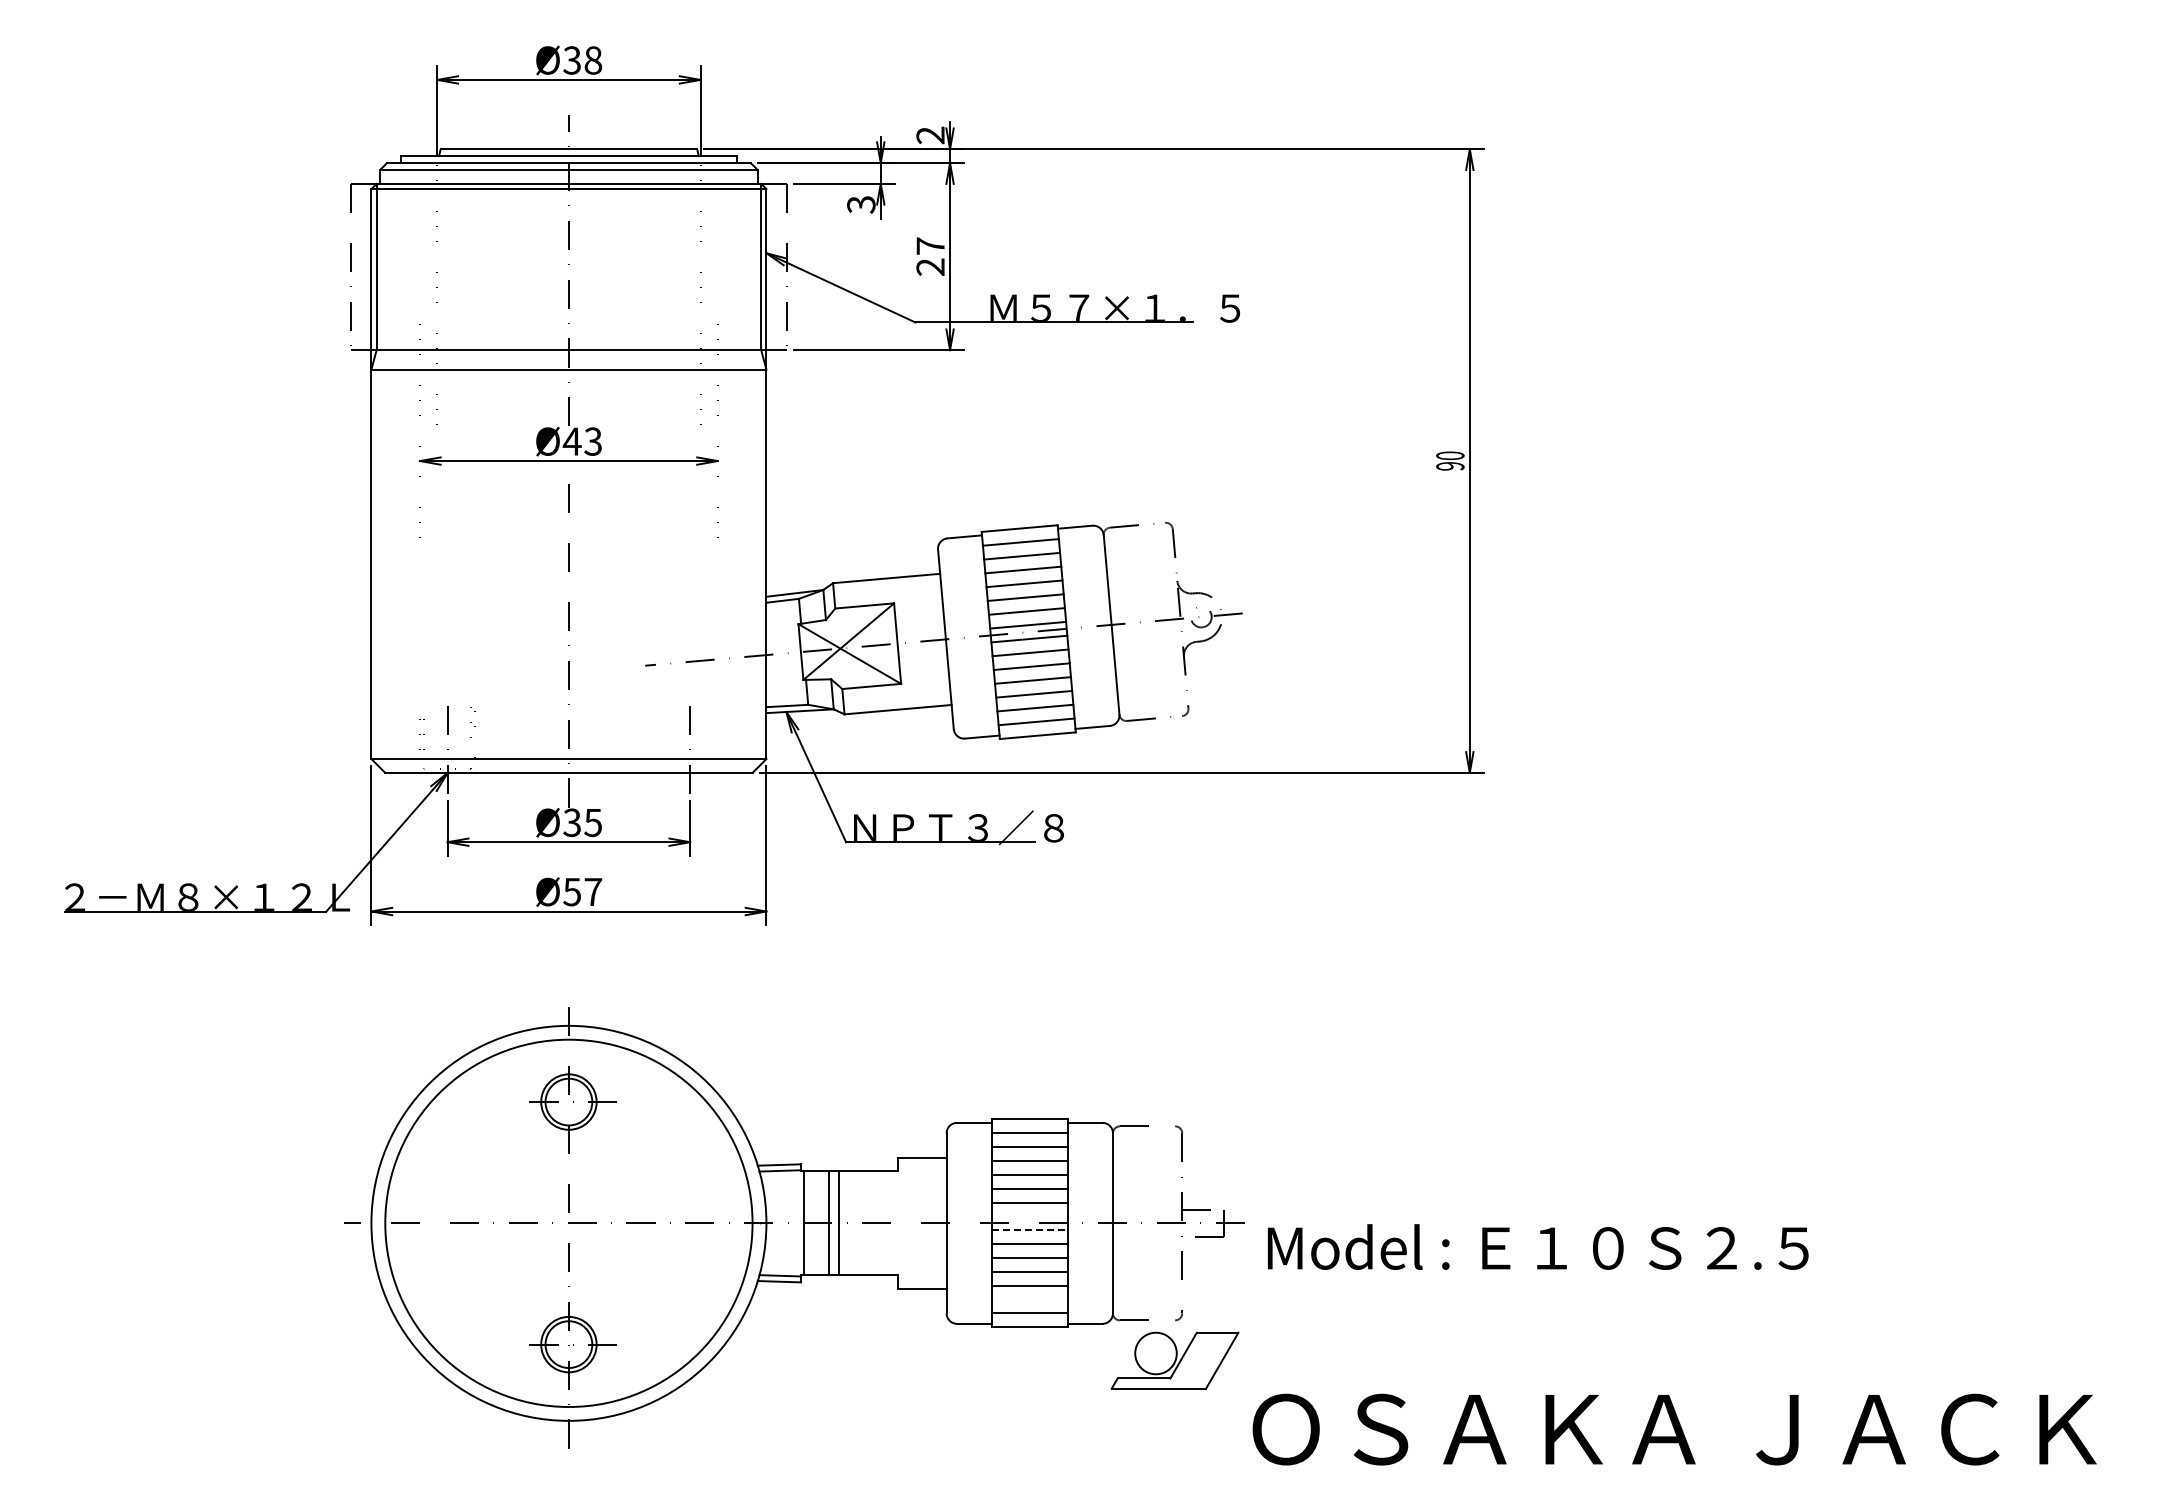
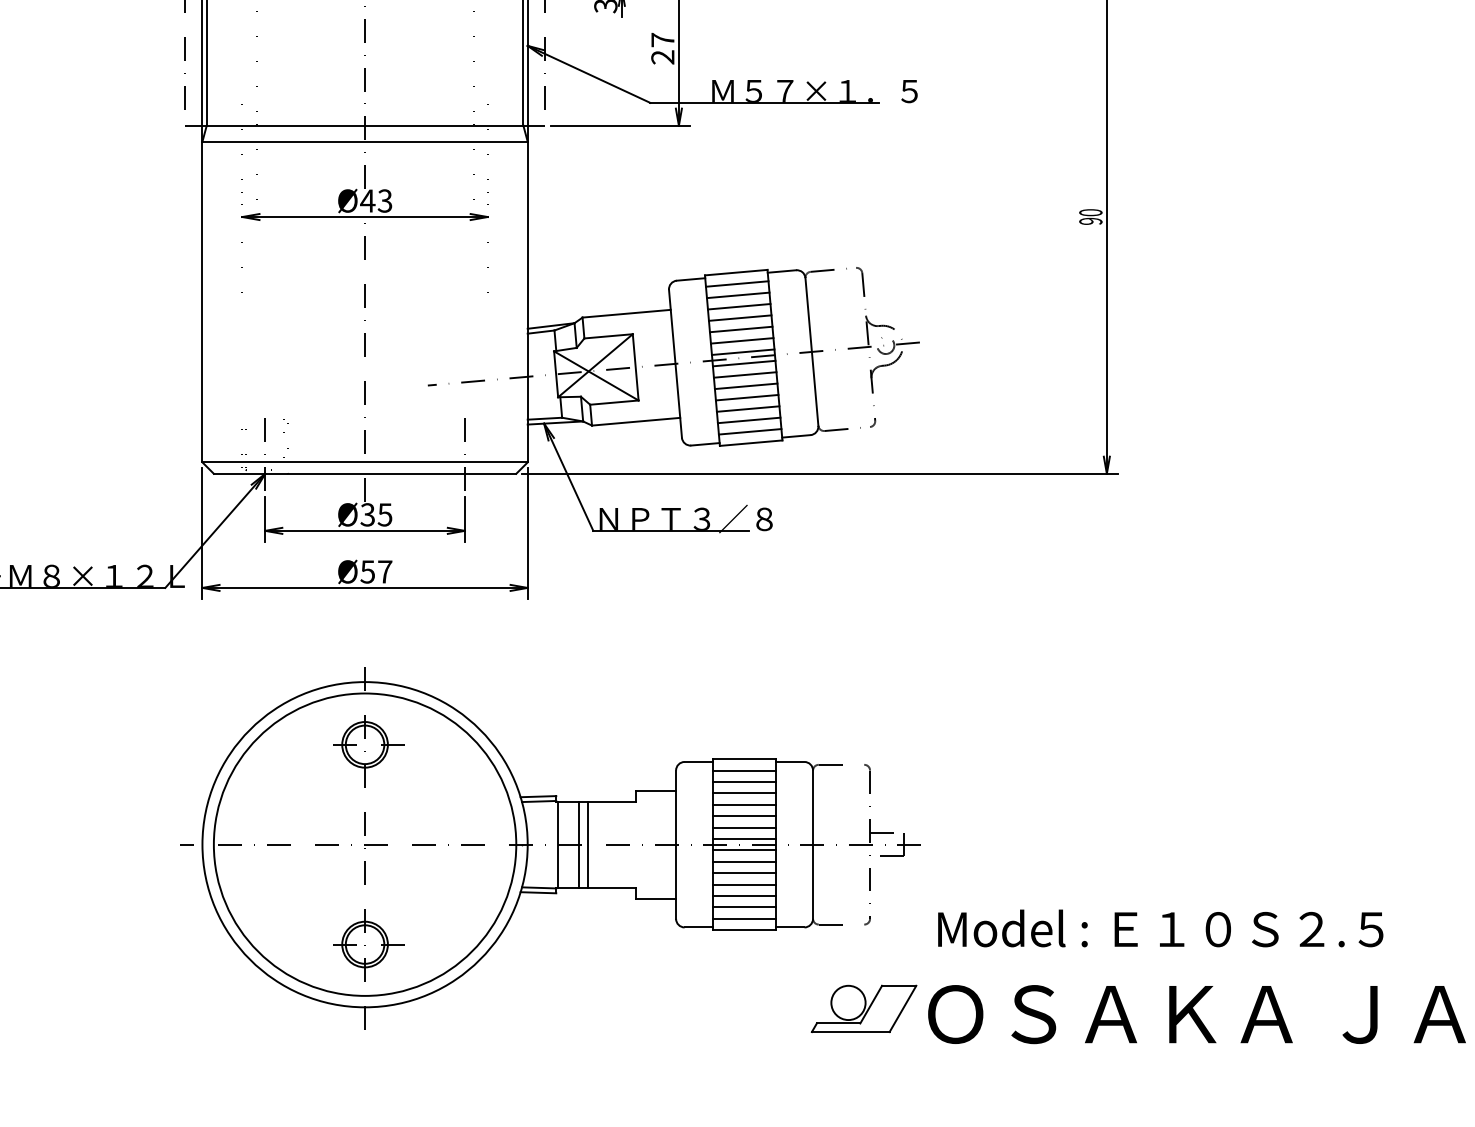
line: (1029, 1216) -> (744, 839), added
line: (1030, 1230) -> (745, 850), dashed -> solid
text: (1538, 1246) -> (1160, 927), moved
line: (1029, 1299) -> (744, 907), added
part: (1174, 1360) -> (863, 1008), moved

